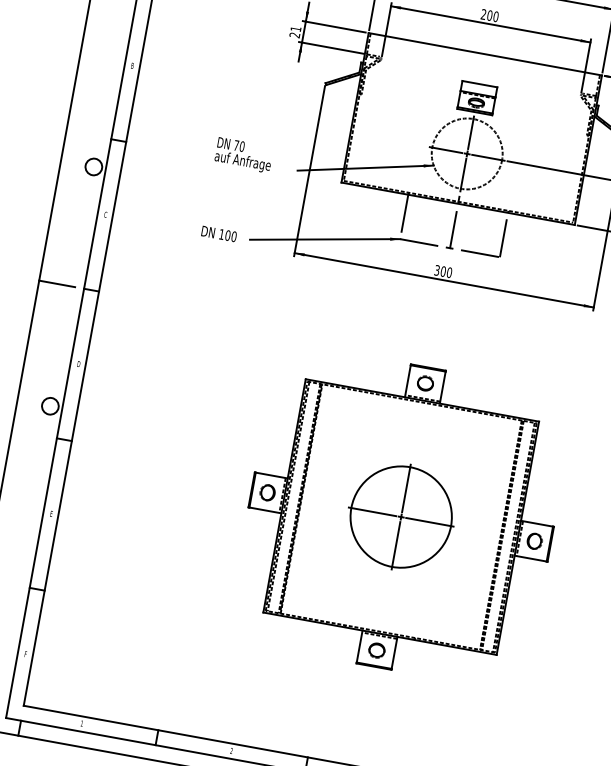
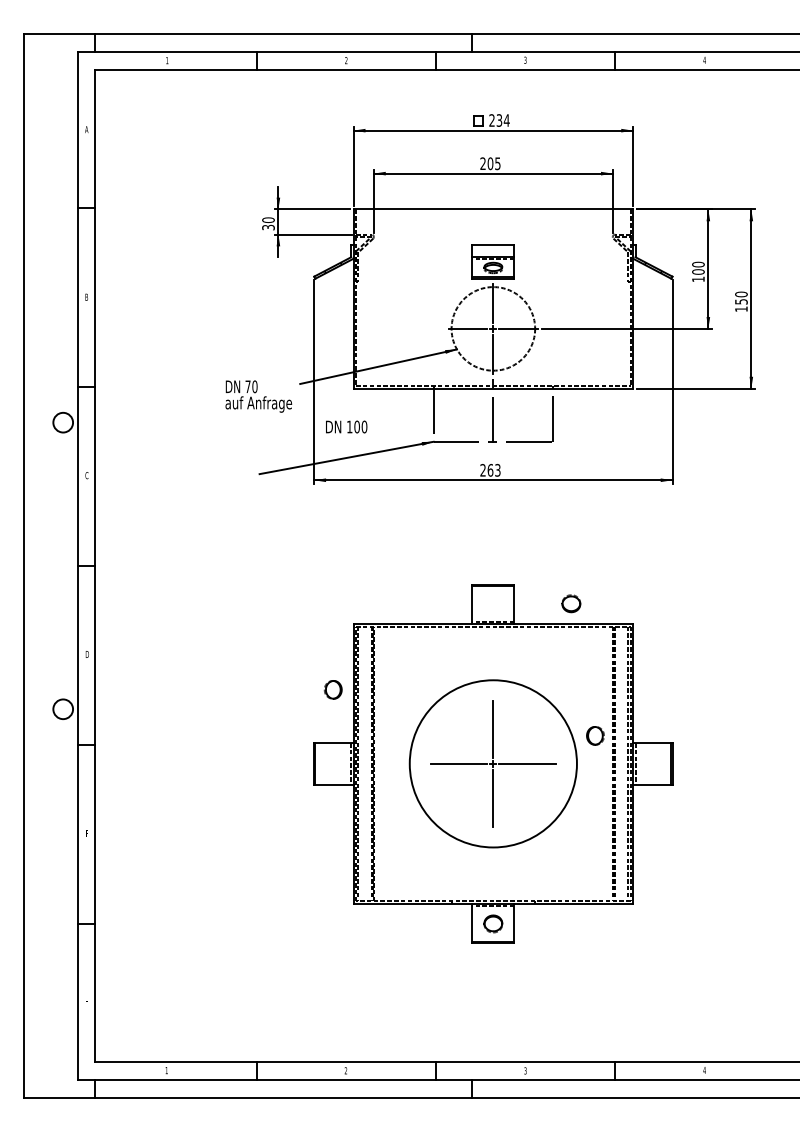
text: (495, 16) -> (497, 163), 200 -> 205
text: (295, 31) -> (268, 223), 21 -> 30
text: (243, 155) -> (258, 396), moved
text: (219, 233) -> (346, 426), moved
text: (443, 271) -> (490, 470), 300 -> 263
line: (56, 284) -> (44, 566), removed
part: (425, 383) -> (571, 603), moved
part: (266, 492) -> (332, 689), moved
circle: (401, 516) -> (493, 763), size x1.4
part: (534, 541) -> (595, 735), moved

